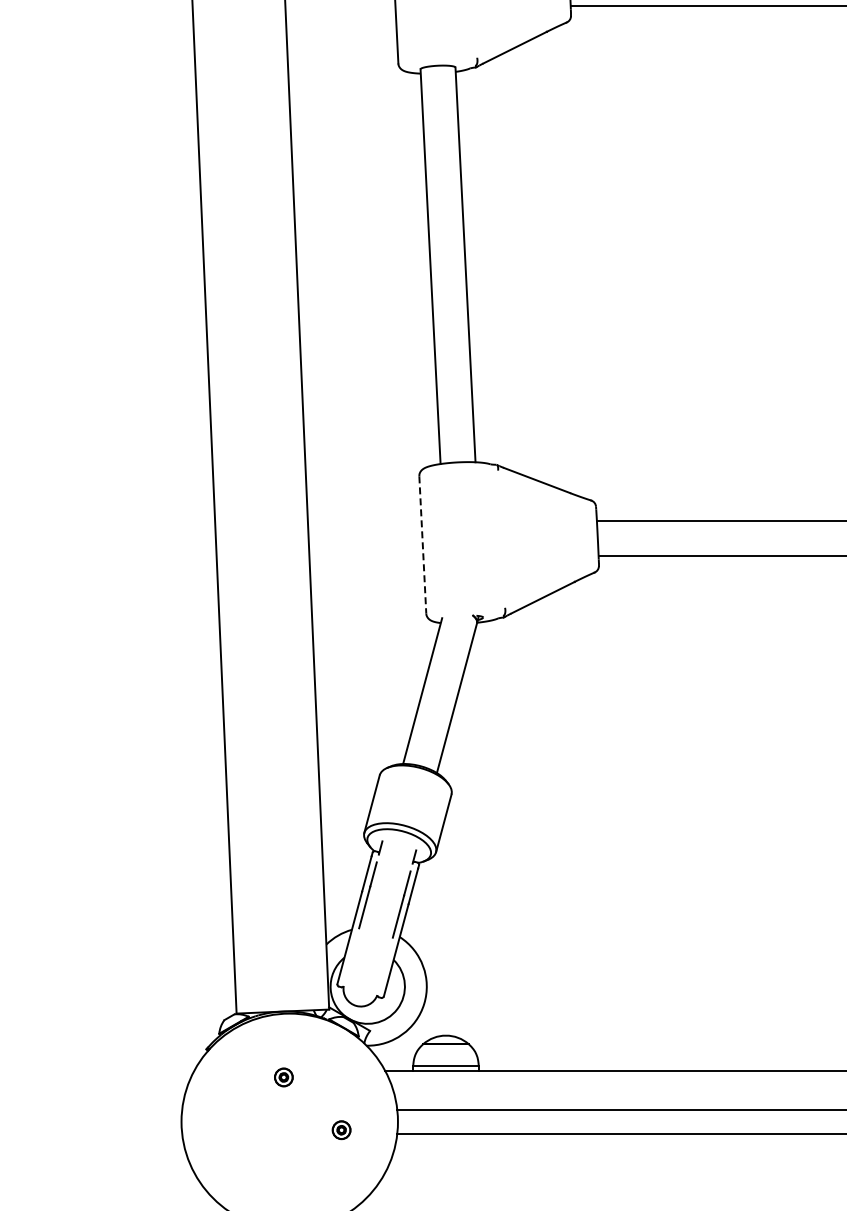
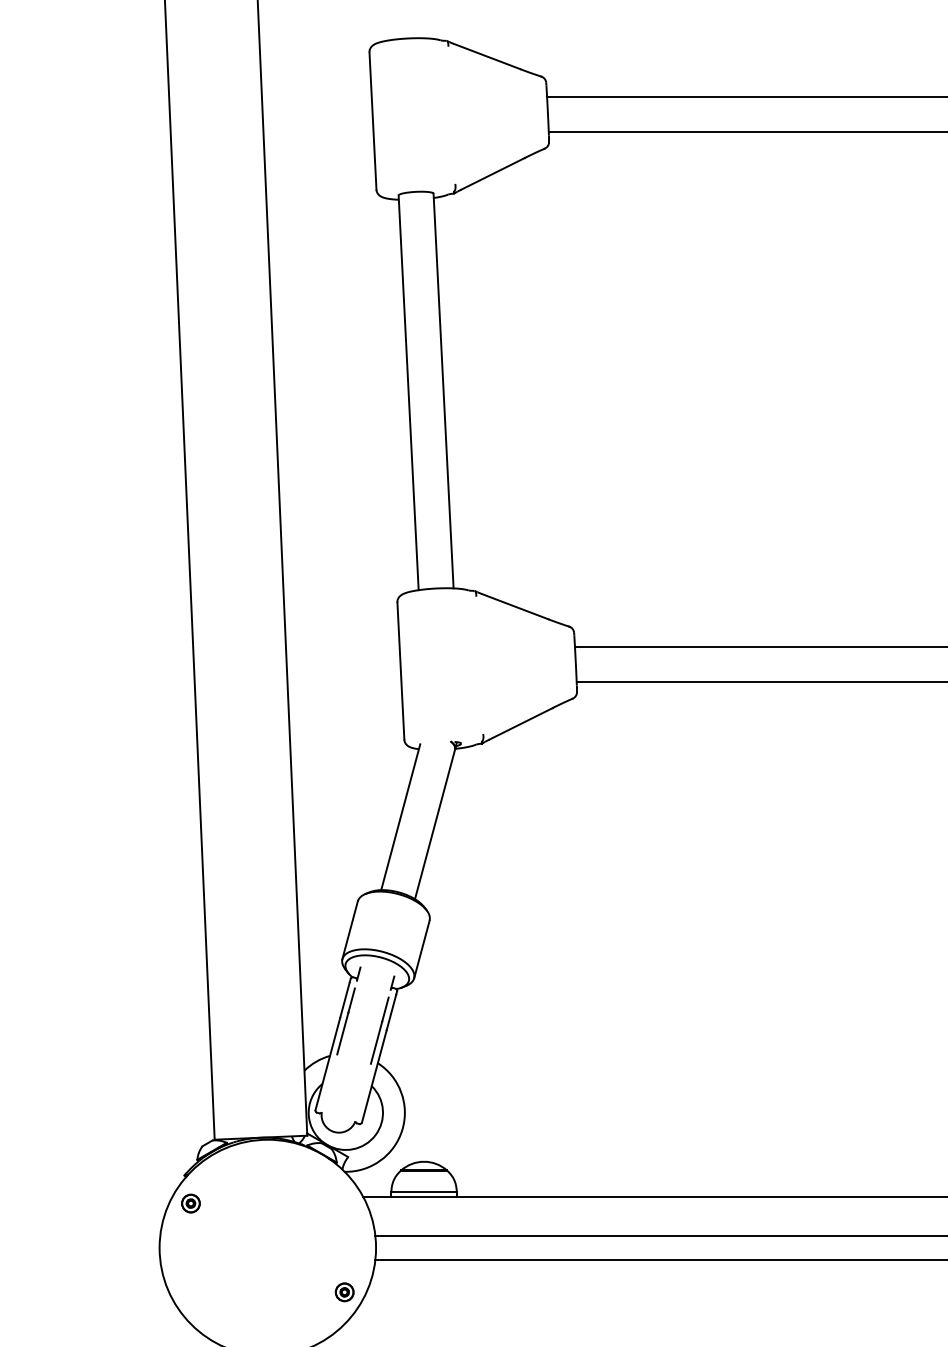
line: (422, 545) -> (400, 671), dashed -> solid
part: (283, 1077) -> (190, 1203), moved
part: (341, 1130) -> (344, 1292), moved

